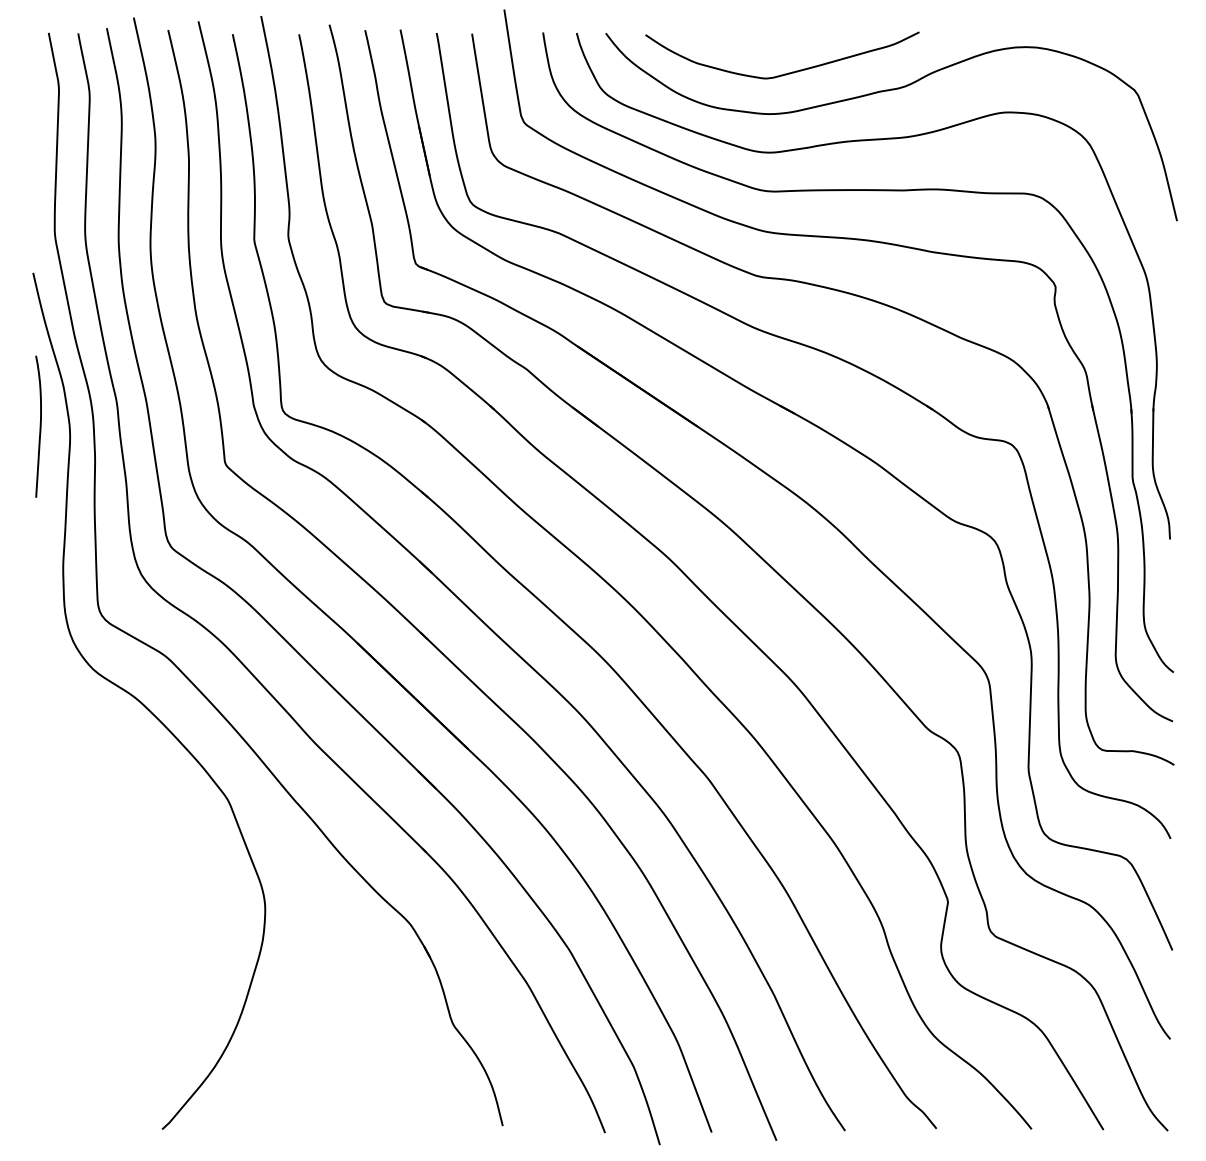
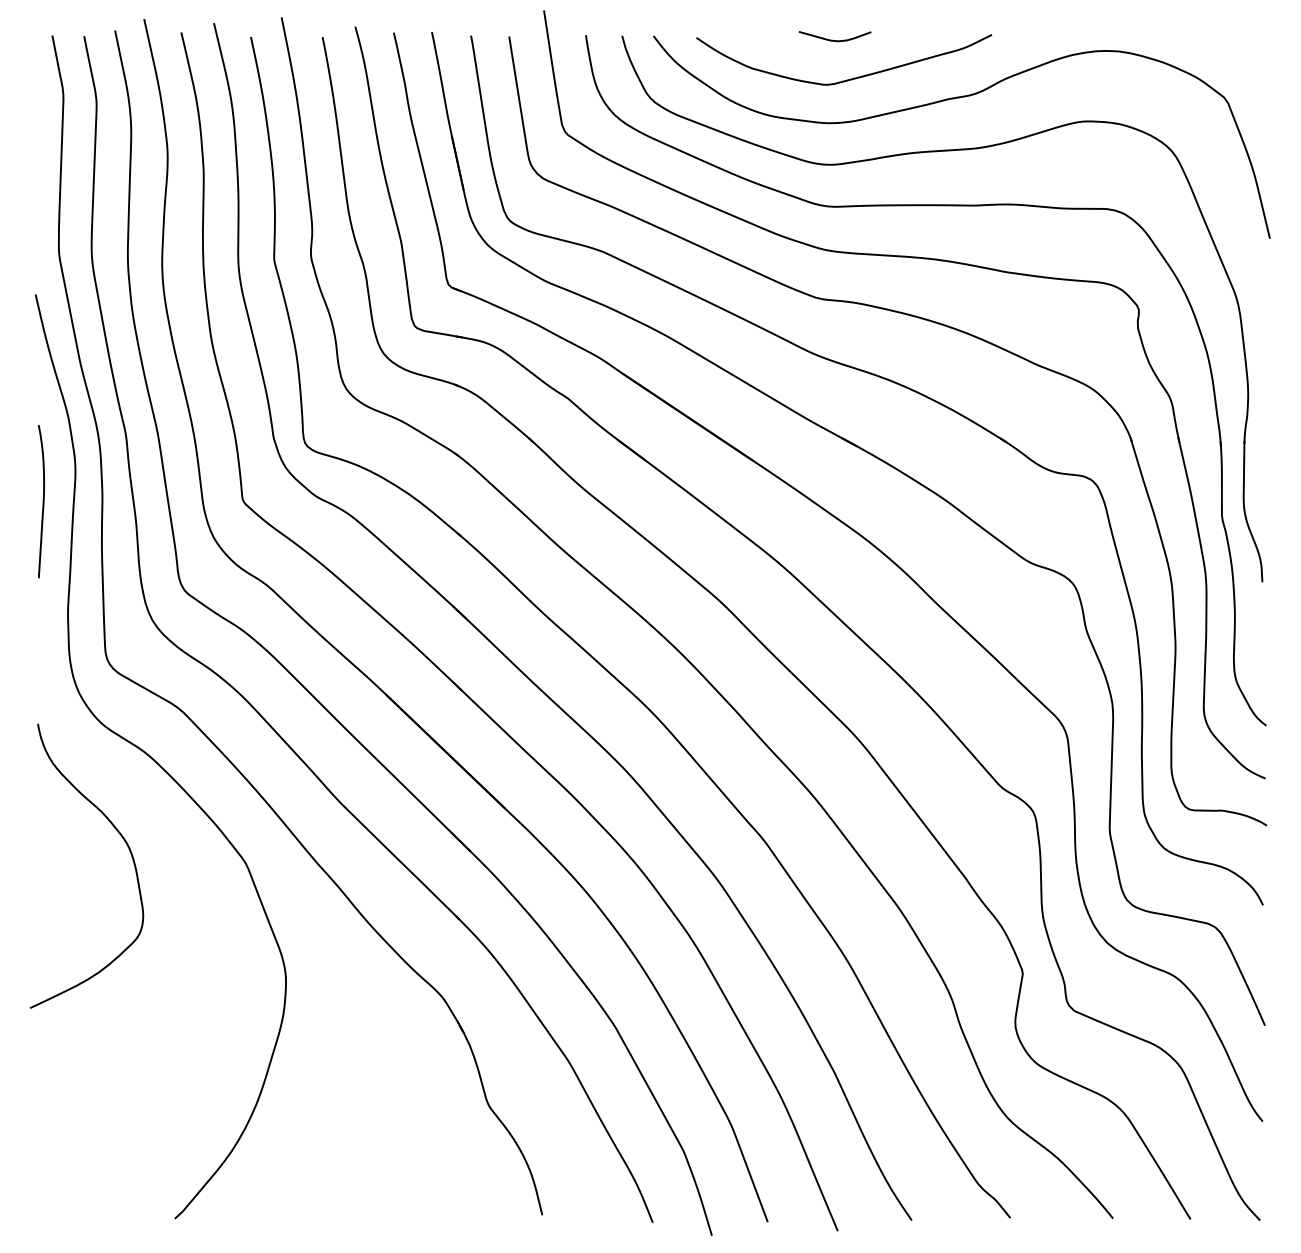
curve: (772, 36) -> (833, 39), added
curve: (39, 426) -> (42, 501), moved
curve: (117, 783) -> (126, 845), added

